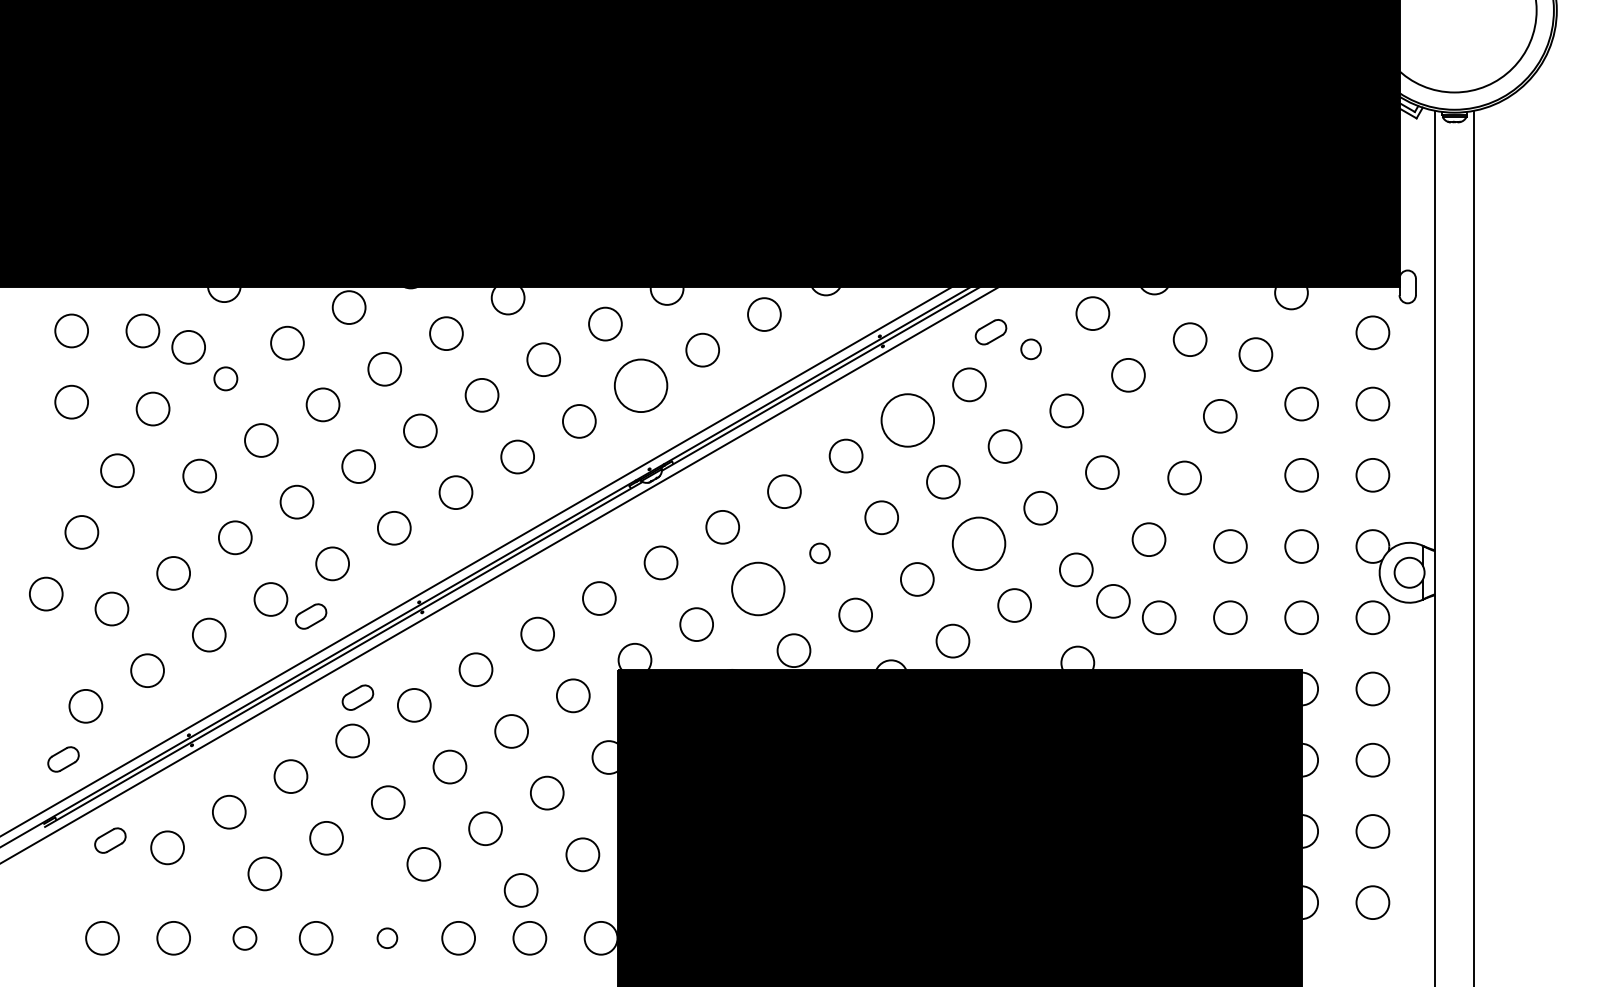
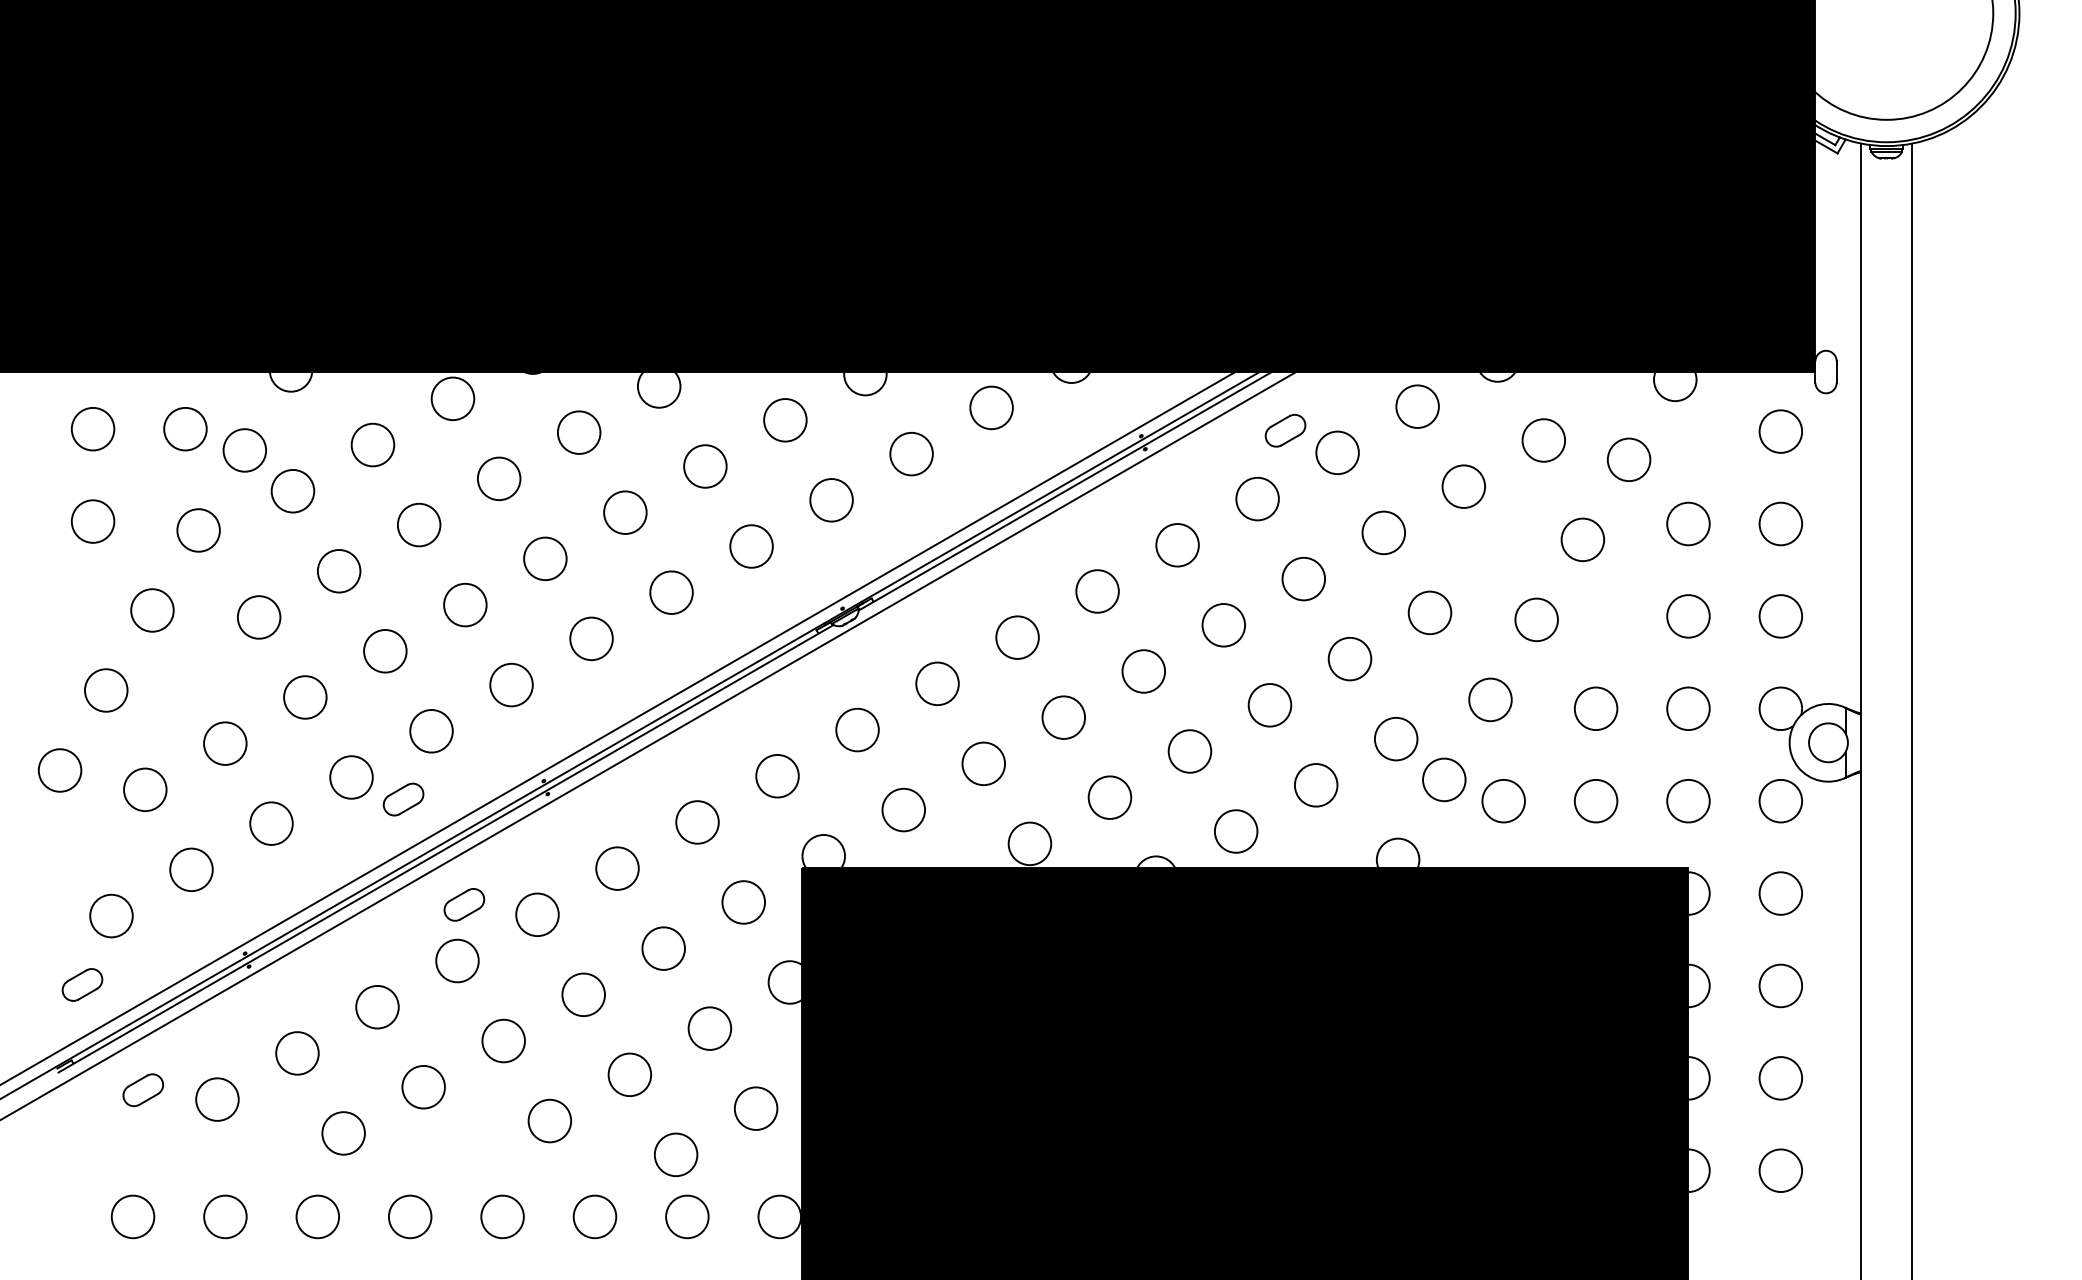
circle: (1030, 349) -> (1336, 453), size x1.67
circle: (225, 378) -> (292, 490), size x1.43
circle: (640, 385) -> (830, 499), size x0.62
circle: (907, 420) -> (1177, 545), size x0.62
circle: (978, 543) -> (1269, 704), size x0.62
circle: (819, 553) -> (1063, 717), size x1.67
circle: (758, 588) -> (983, 763), size x0.62
circle: (387, 937) -> (502, 1215), size x1.67
circle: (244, 938) -> (317, 1217), size x1.43

